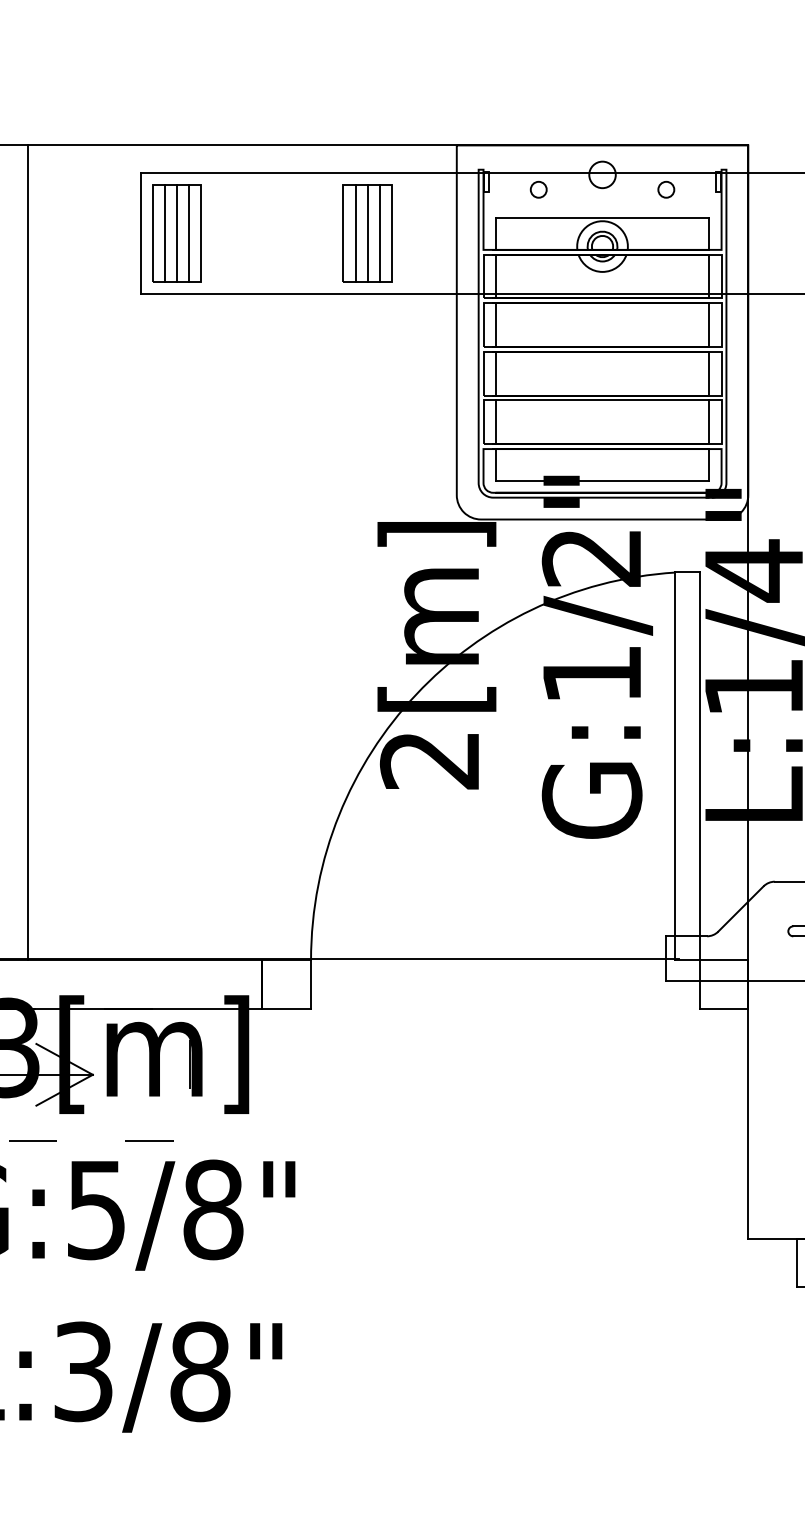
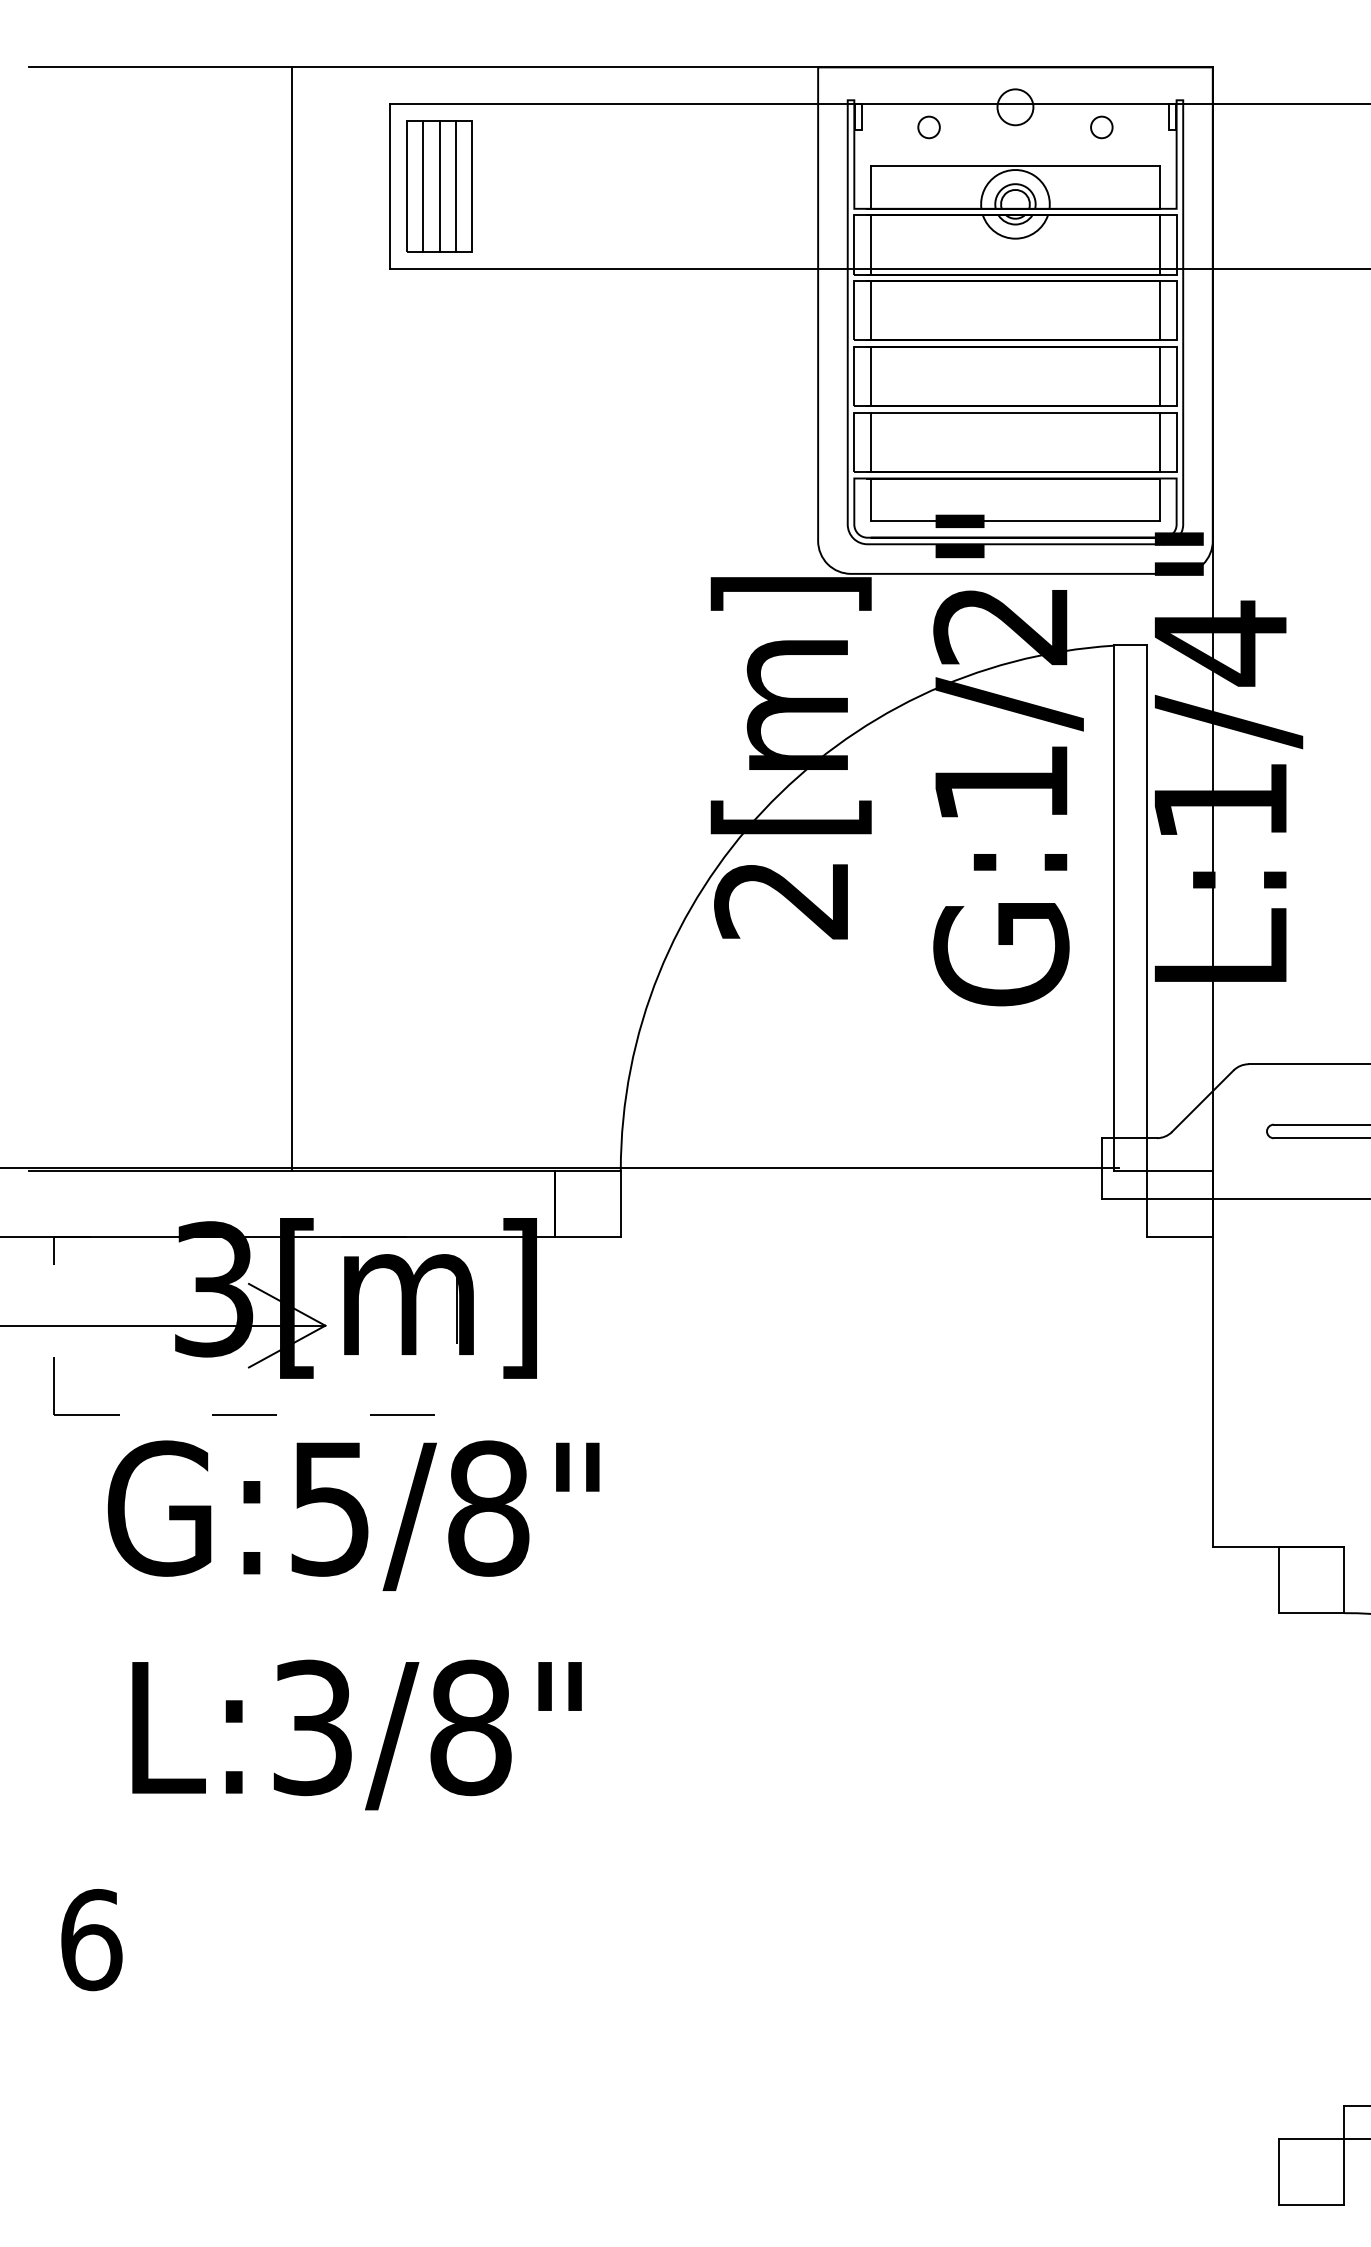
part: (367, 233) -> (697, 186), removed
line: (27, 552) -> (291, 618), moved

